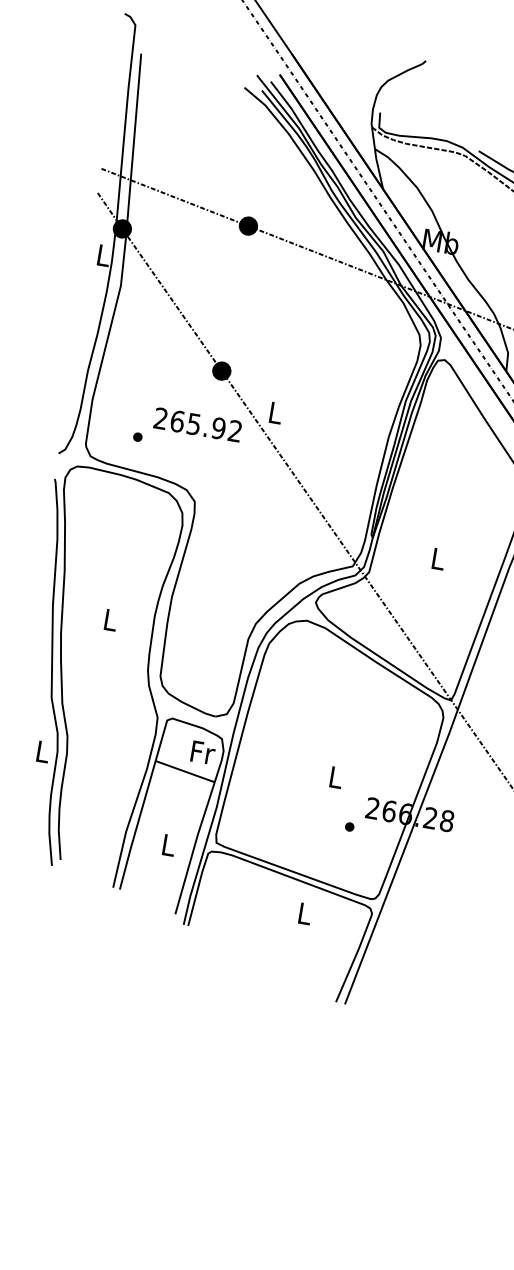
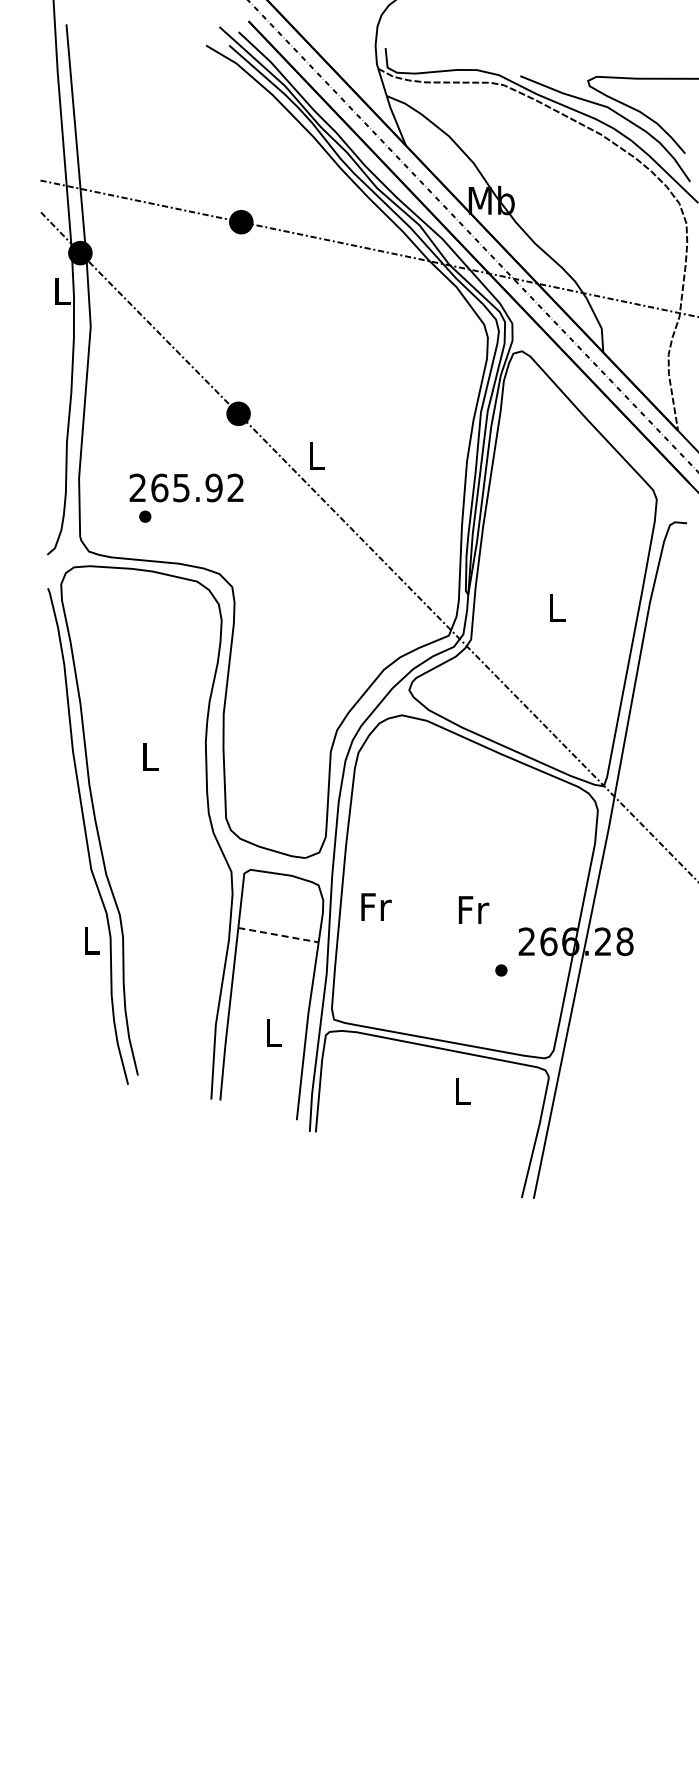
text: (197, 424) -> (186, 487), moved
text: (203, 752) -> (376, 906), moved
line: (185, 771) -> (278, 935), solid -> dashed
text: (336, 777) -> (473, 909), L -> Fr

